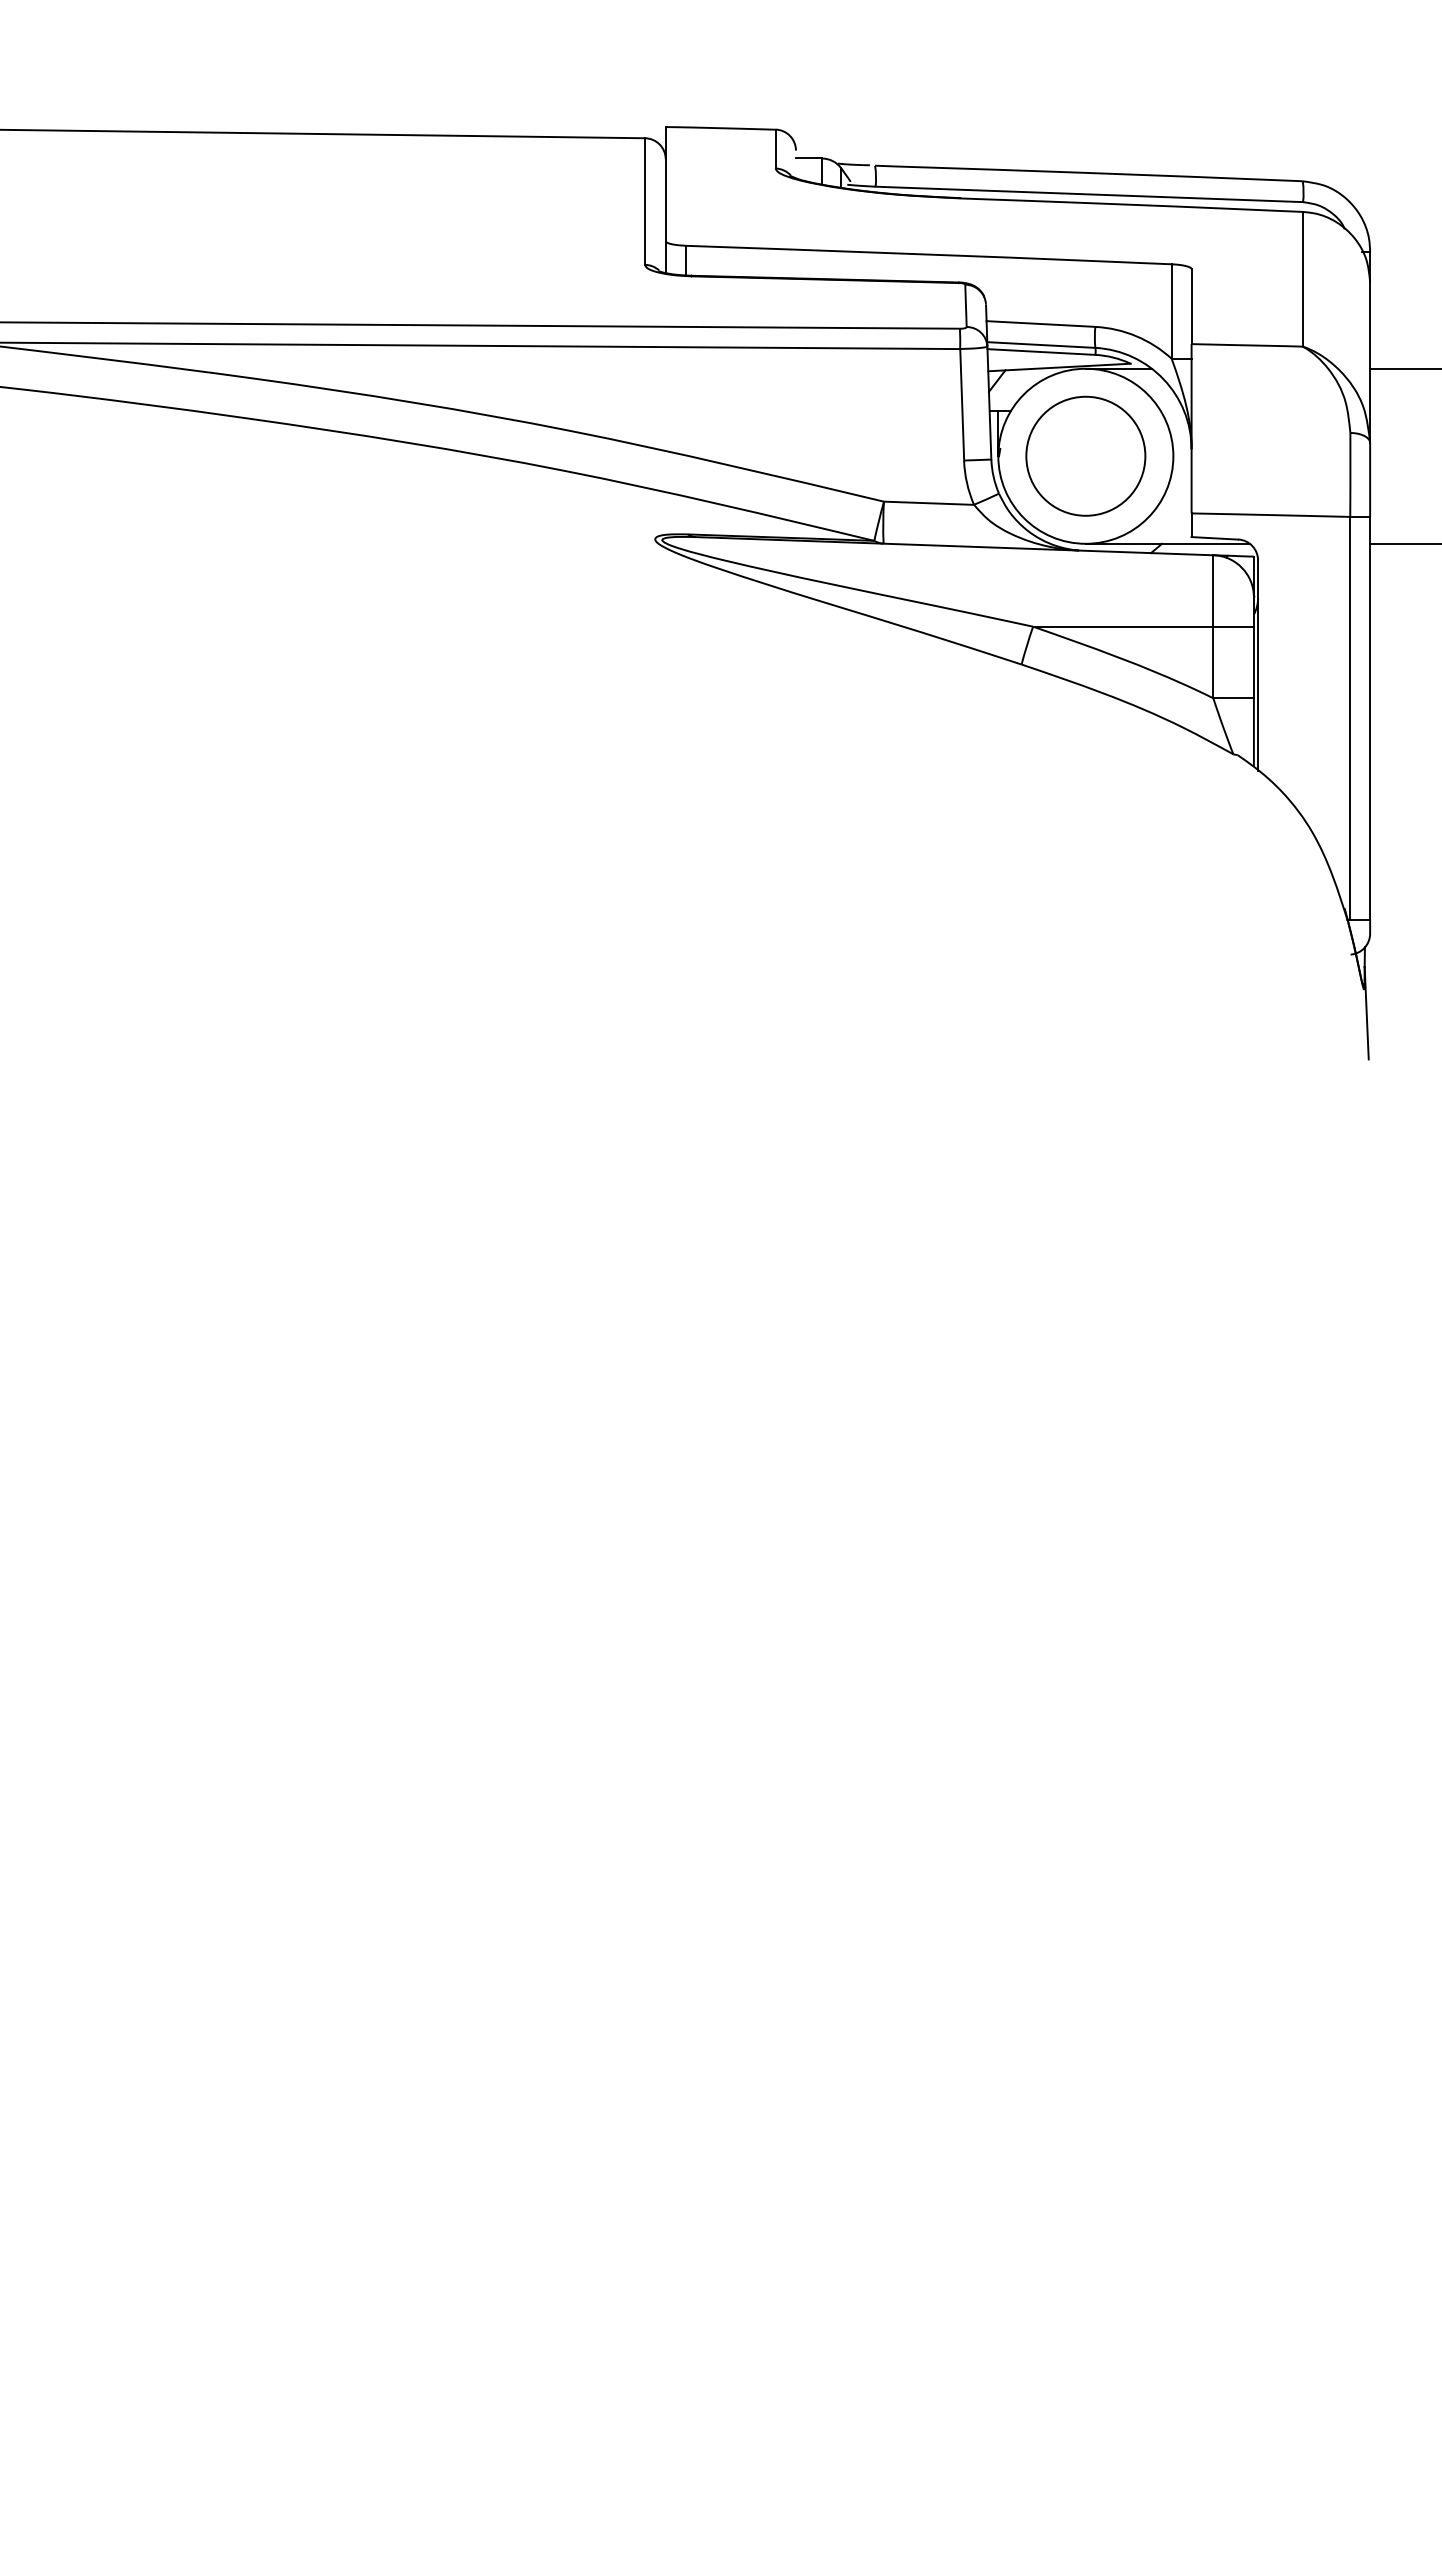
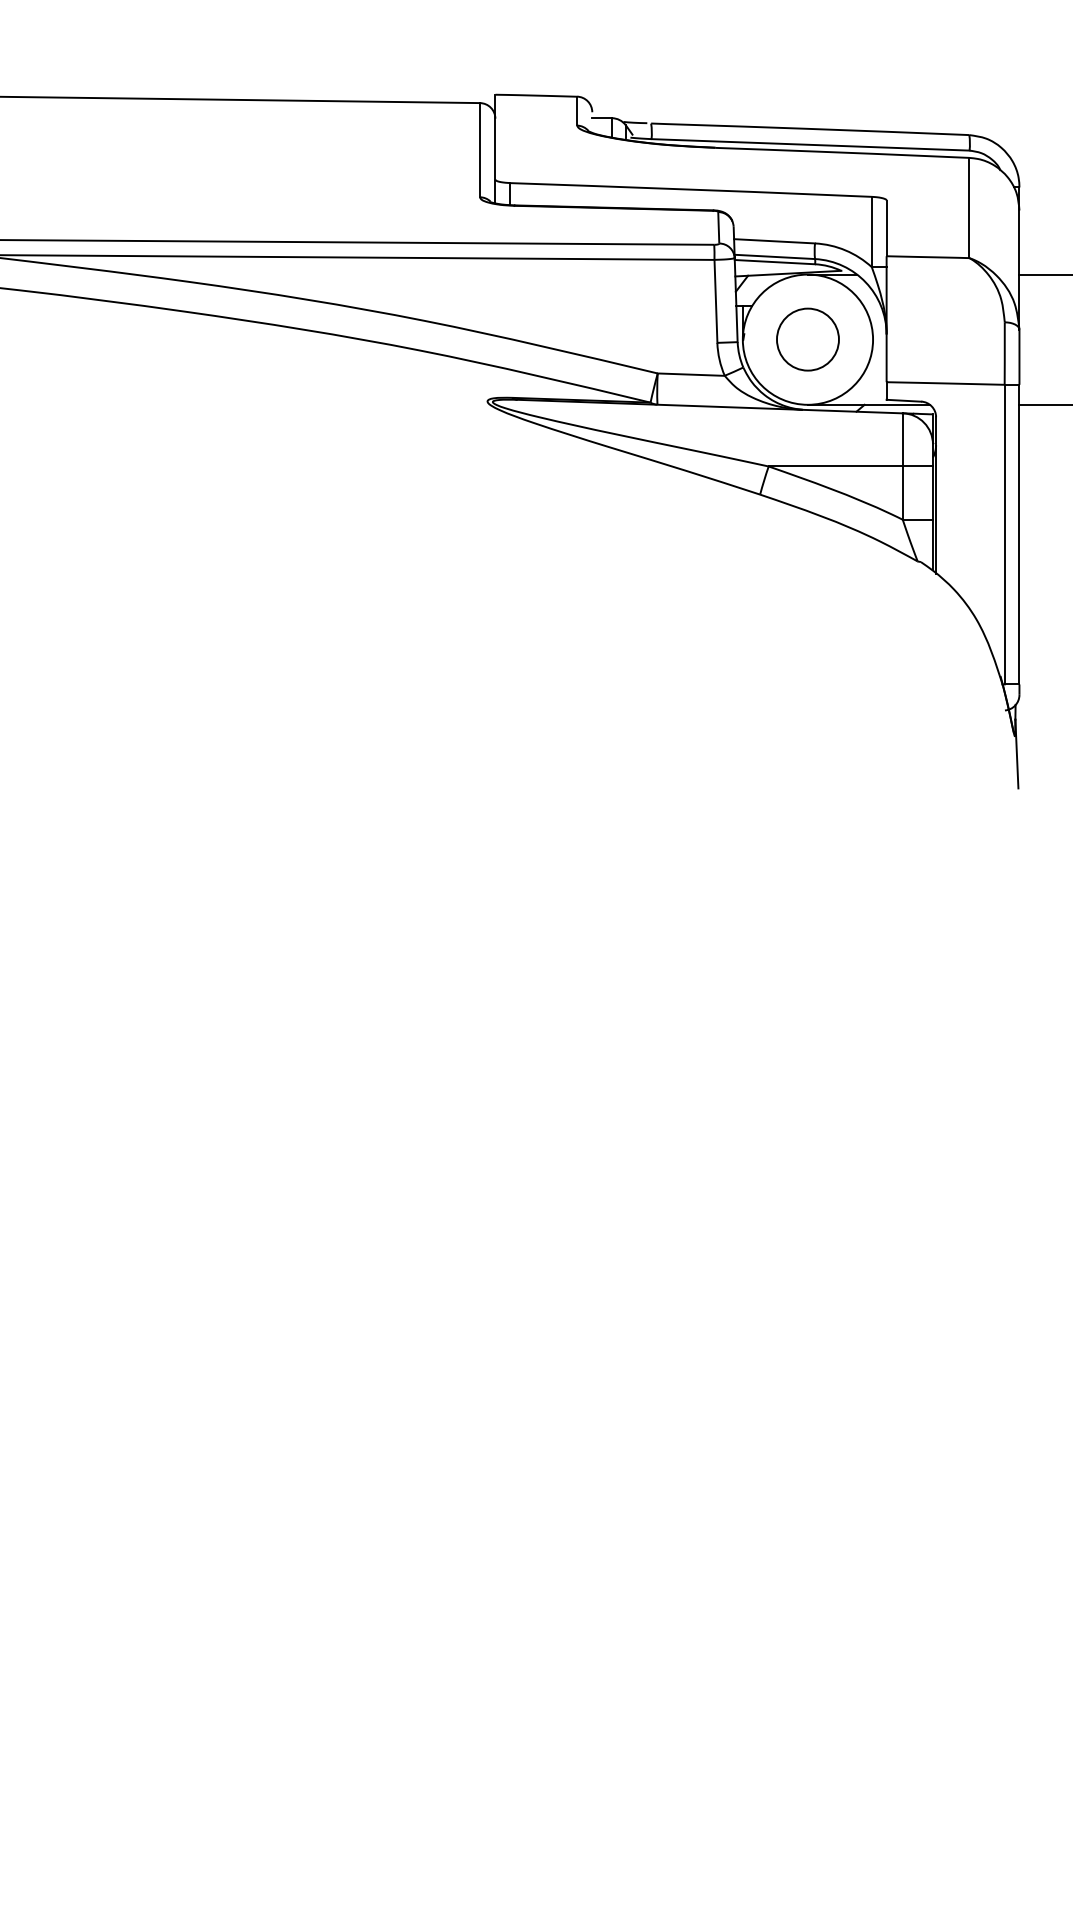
circle: (1085, 455) -> (807, 339), size x0.7

